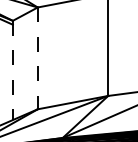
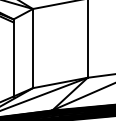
line: (37, 58) -> (32, 48), dashed -> solid
line: (12, 69) -> (13, 57), dashed -> solid

